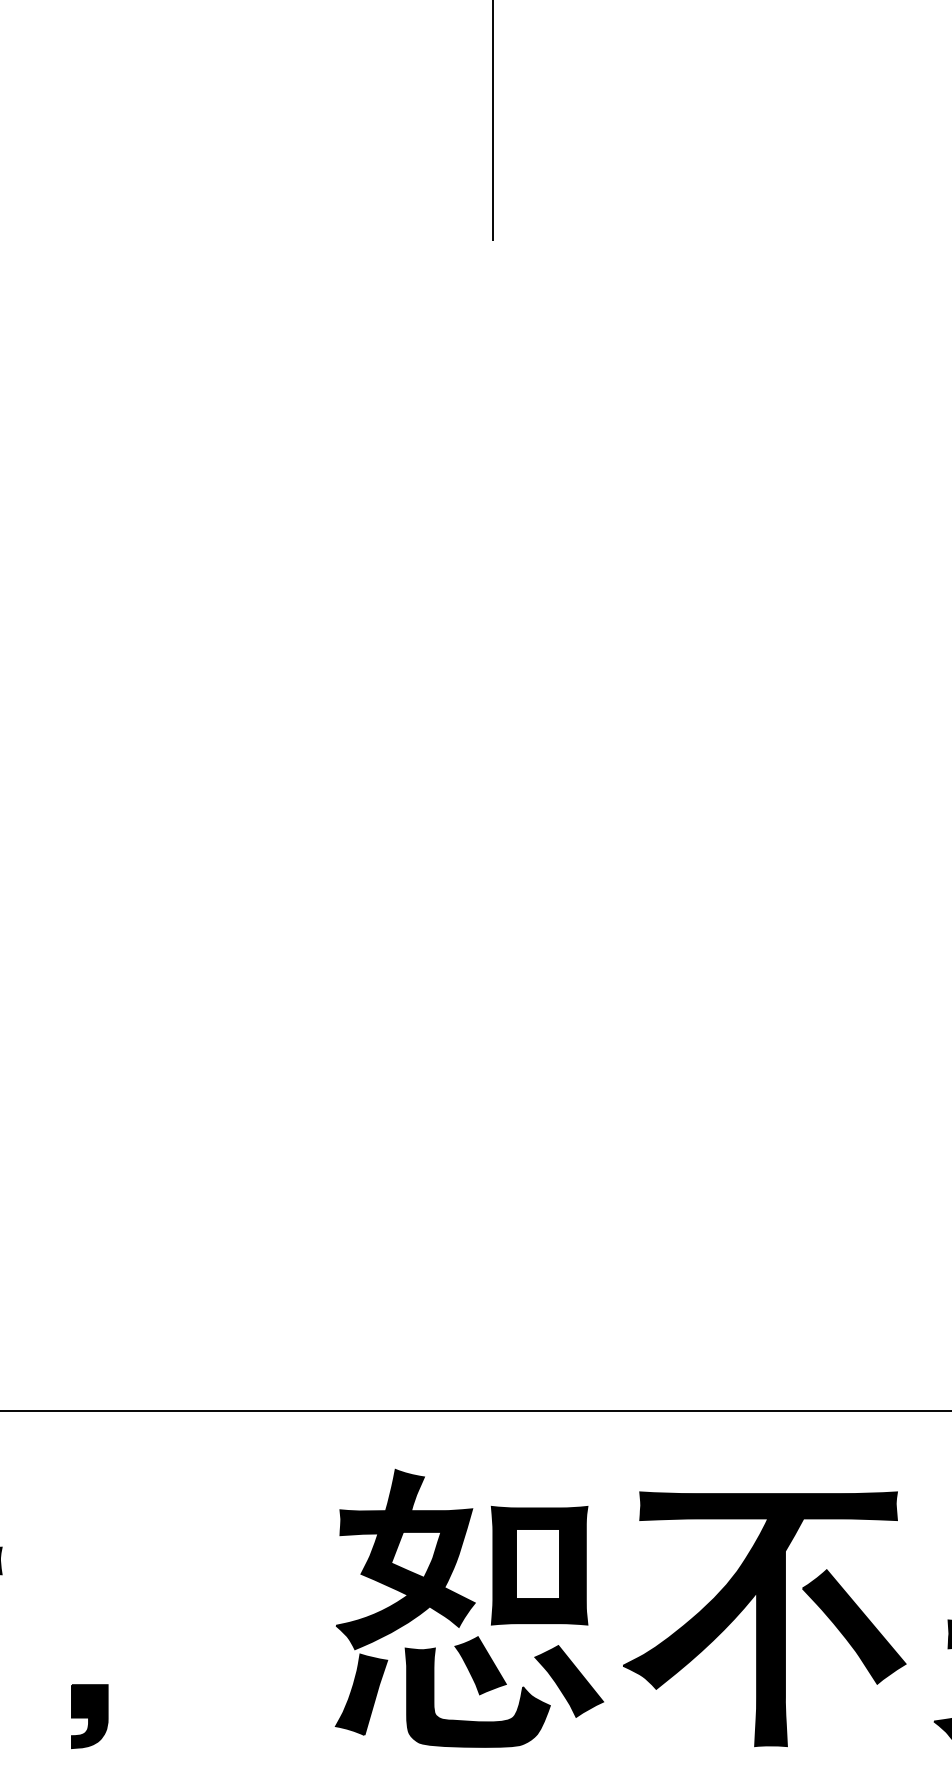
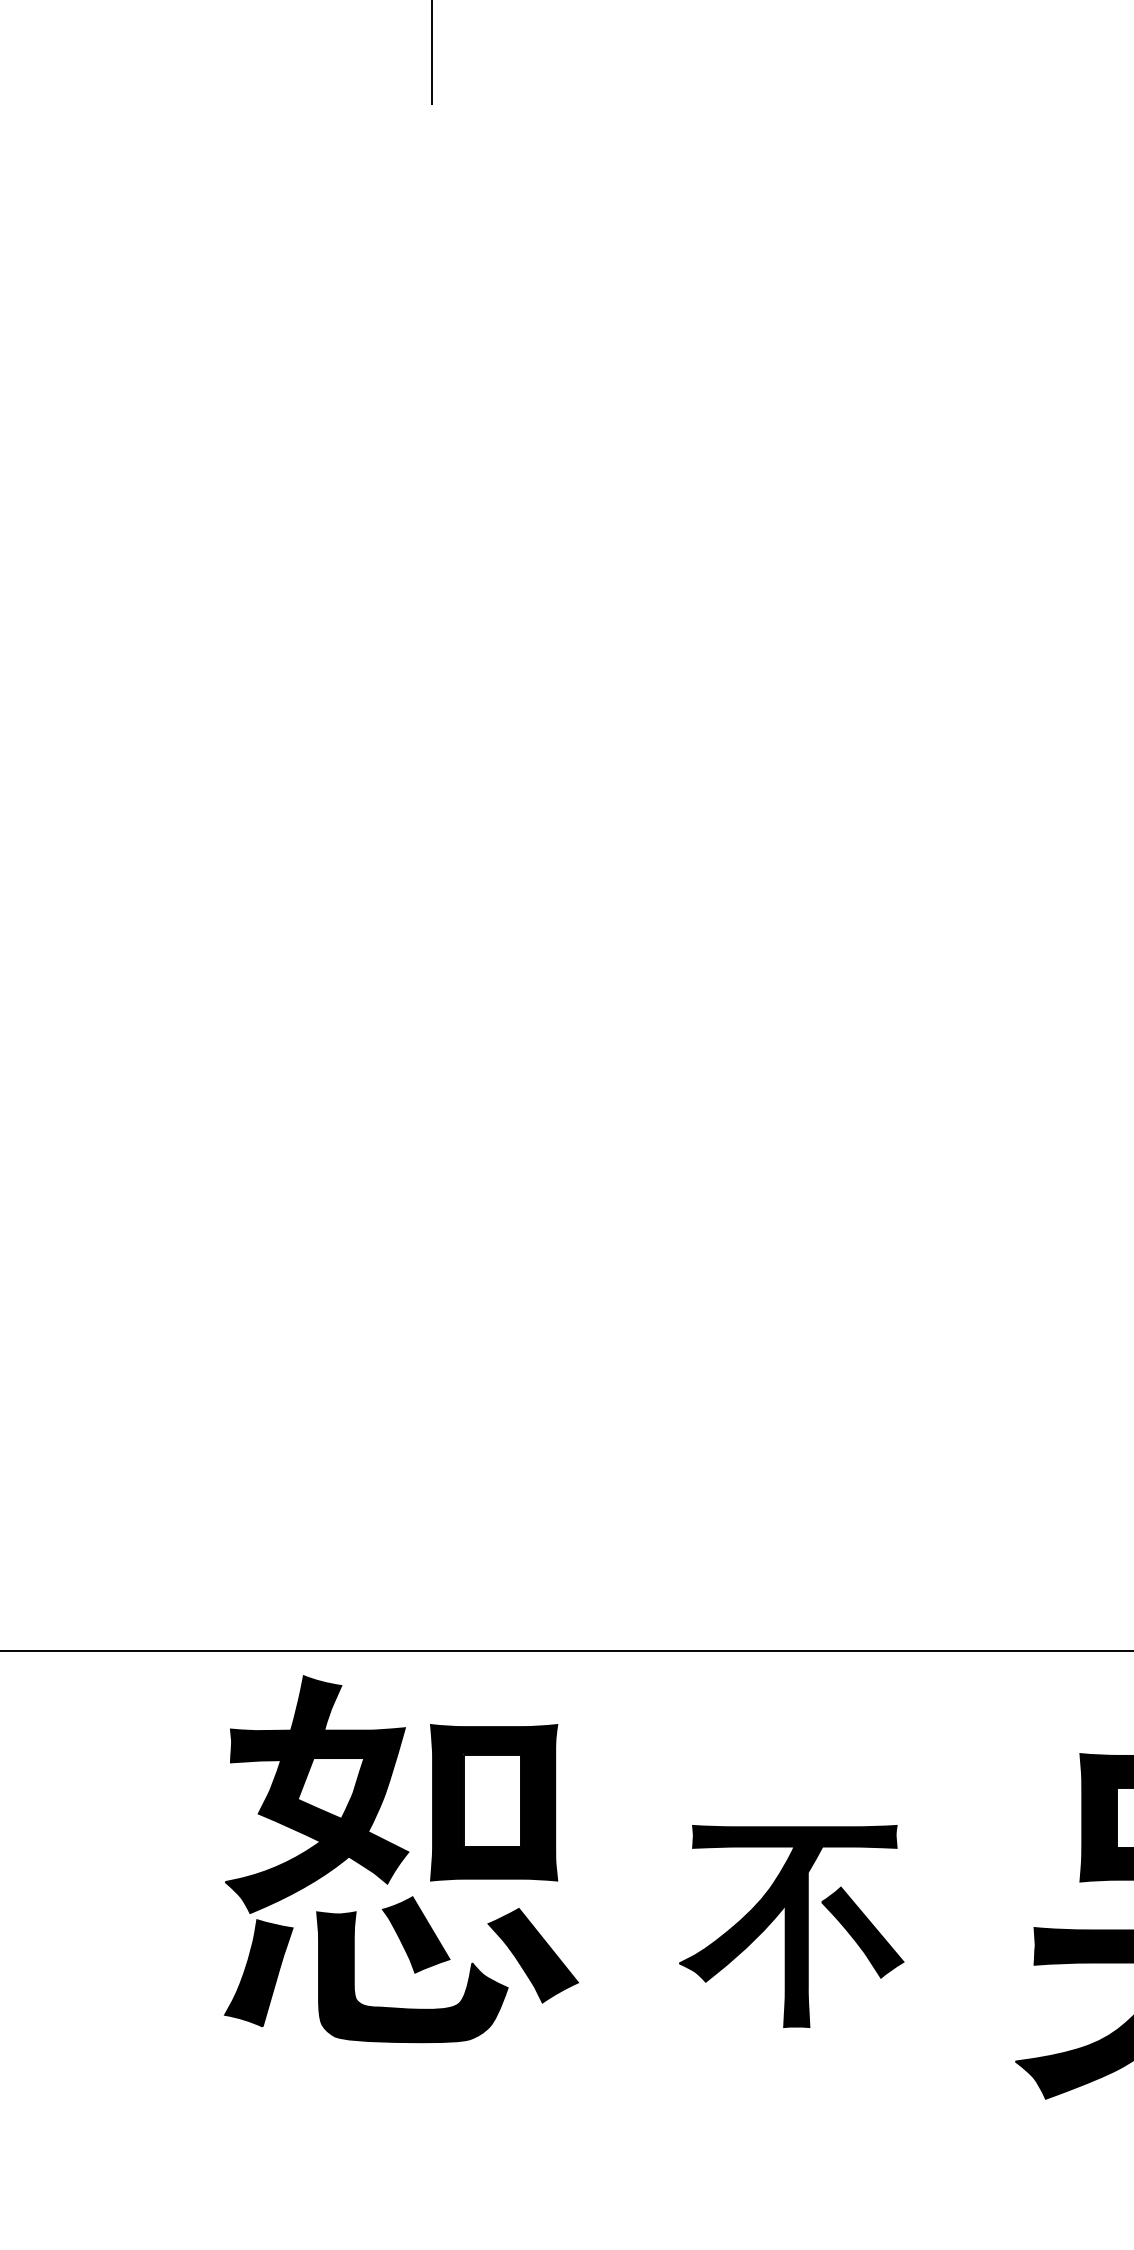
part: (469, 1607) -> (401, 1857), moved
part: (764, 1619) -> (791, 1926), size x0.6

